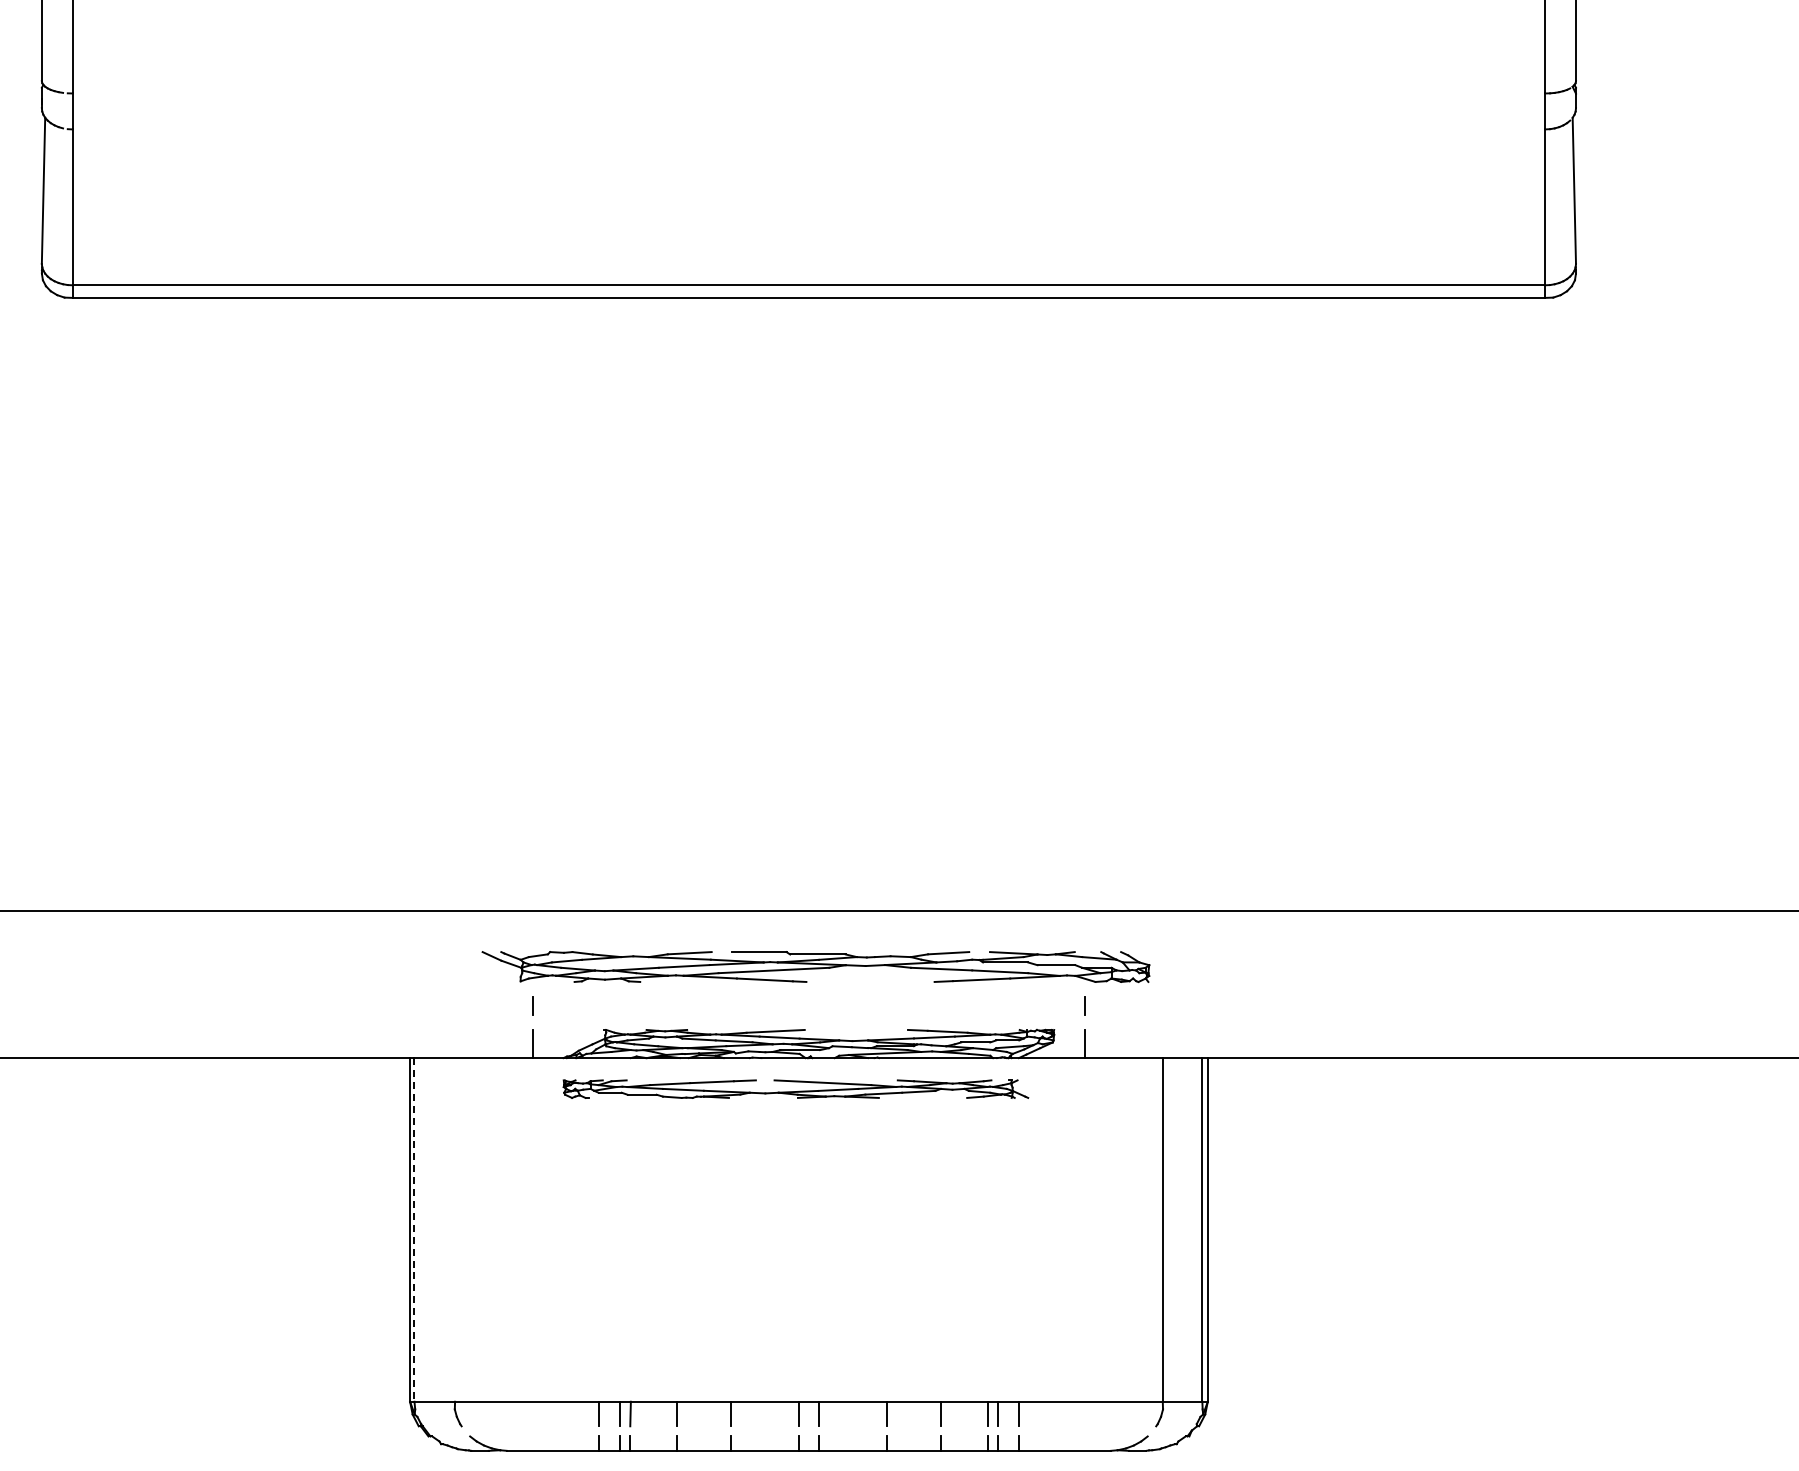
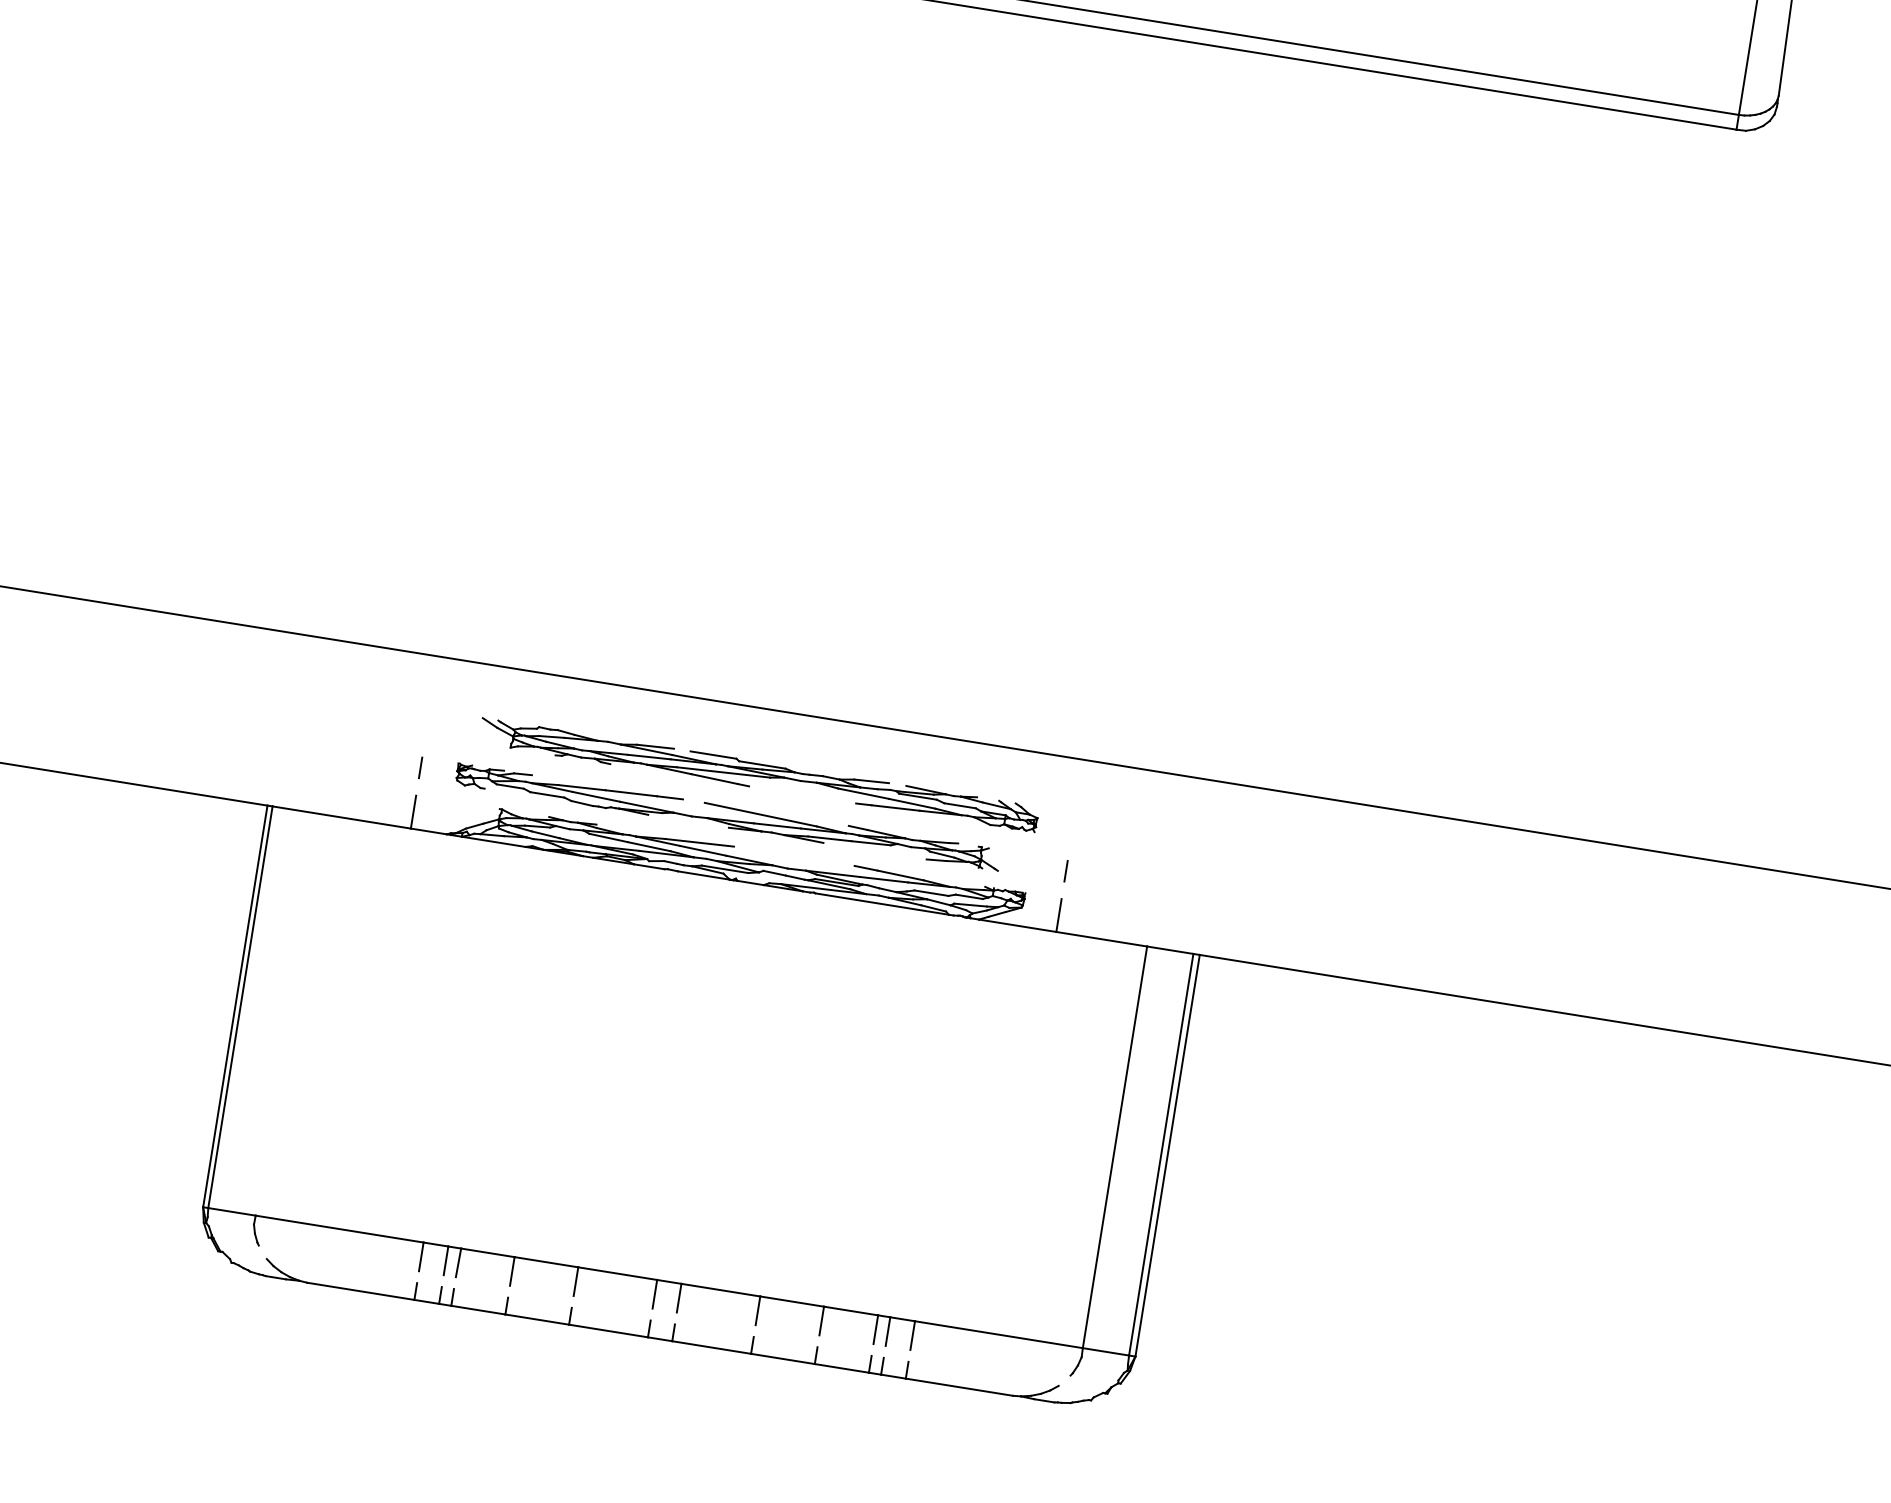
part: (816, 966) -> (759, 774), size x0.71
part: (795, 1088) -> (727, 816), moved
line: (414, 1229) -> (240, 1006), dashed -> solid

